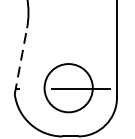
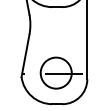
line: (20, 60) -> (25, 55), dashed -> solid

